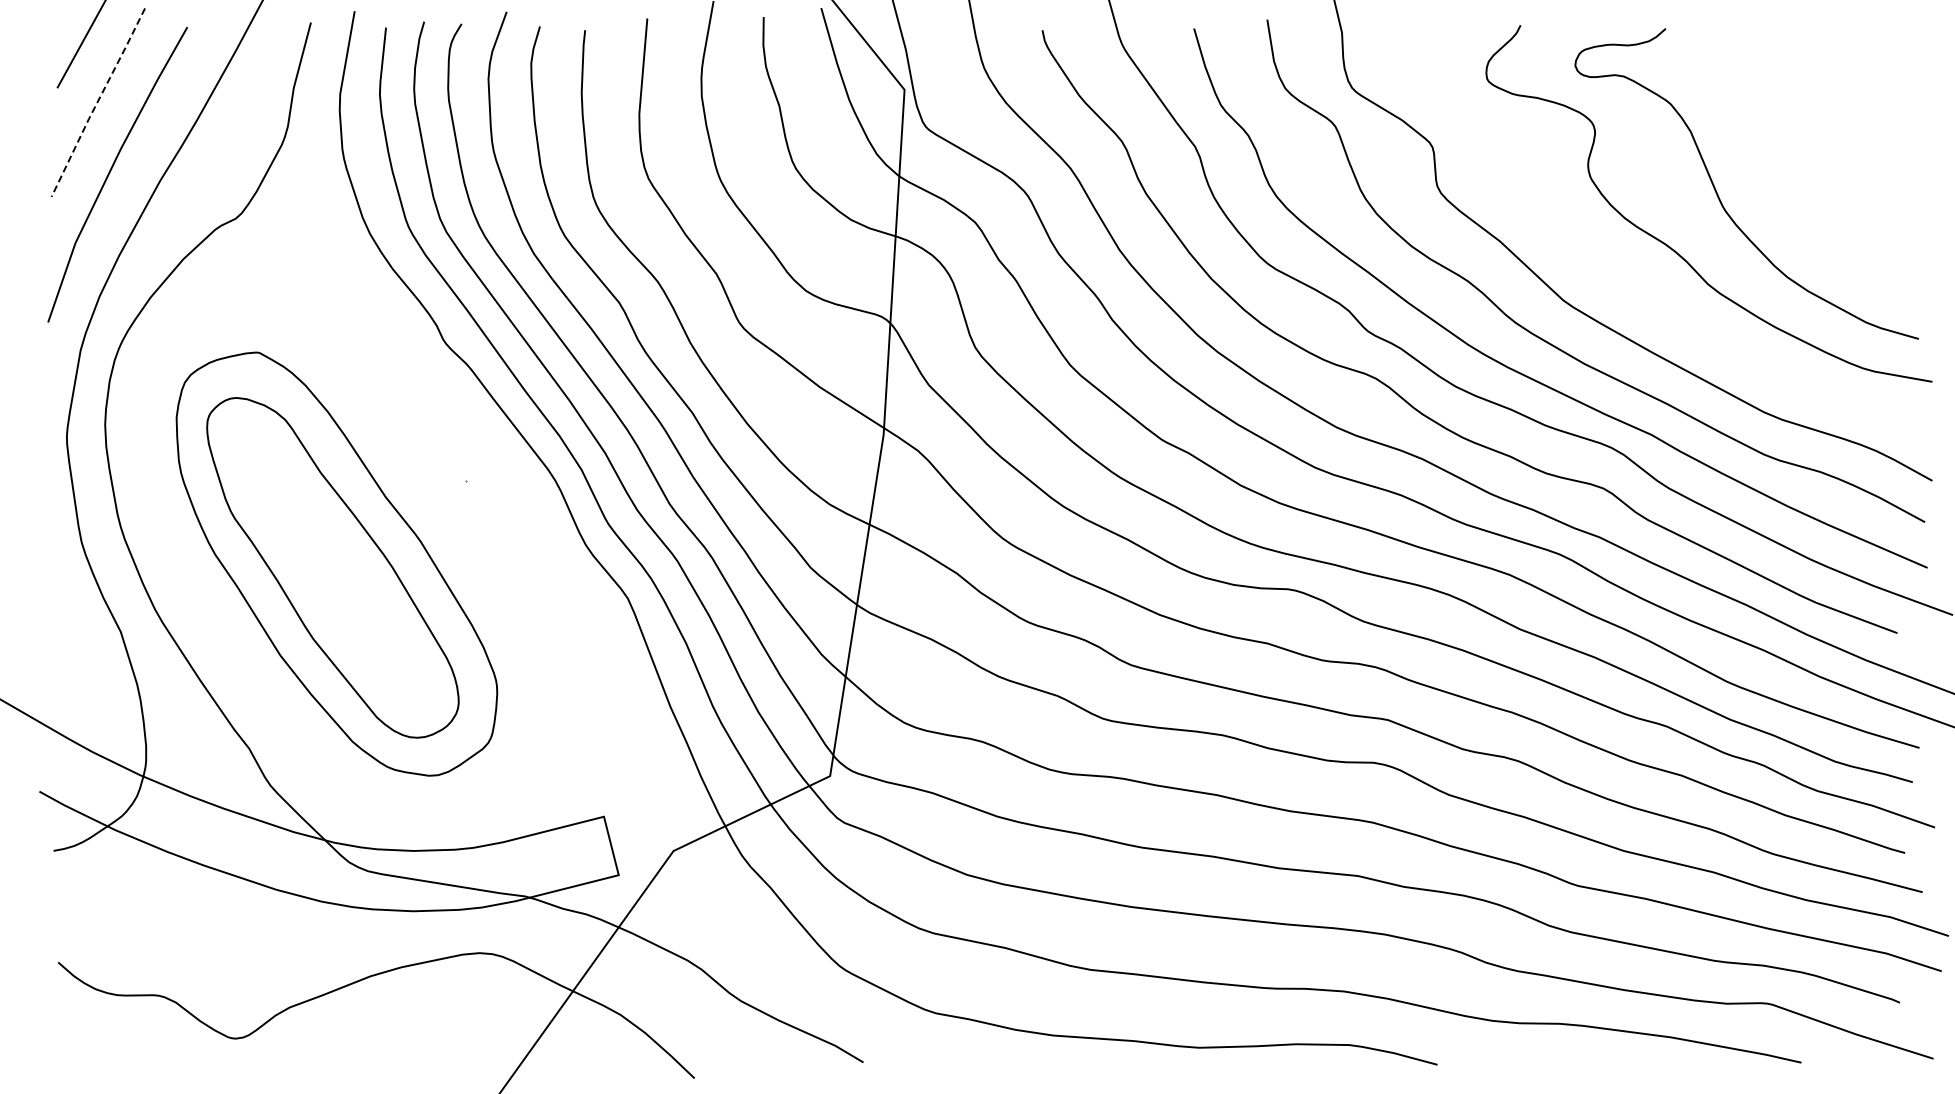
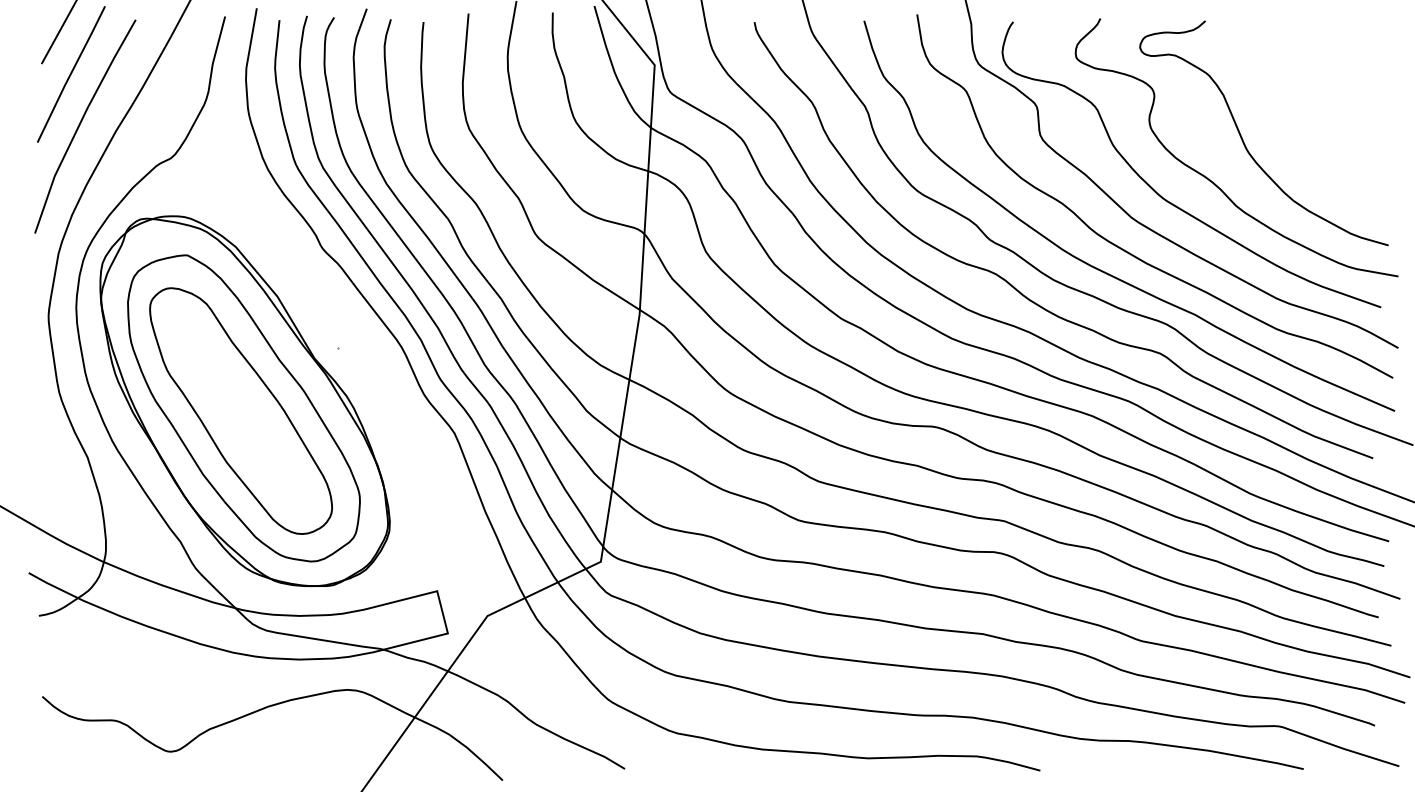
line: (97, 102) -> (70, 74), dashed -> solid
curve: (1614, 277) -> (1168, 200), added
part: (338, 553) -> (245, 400), added

